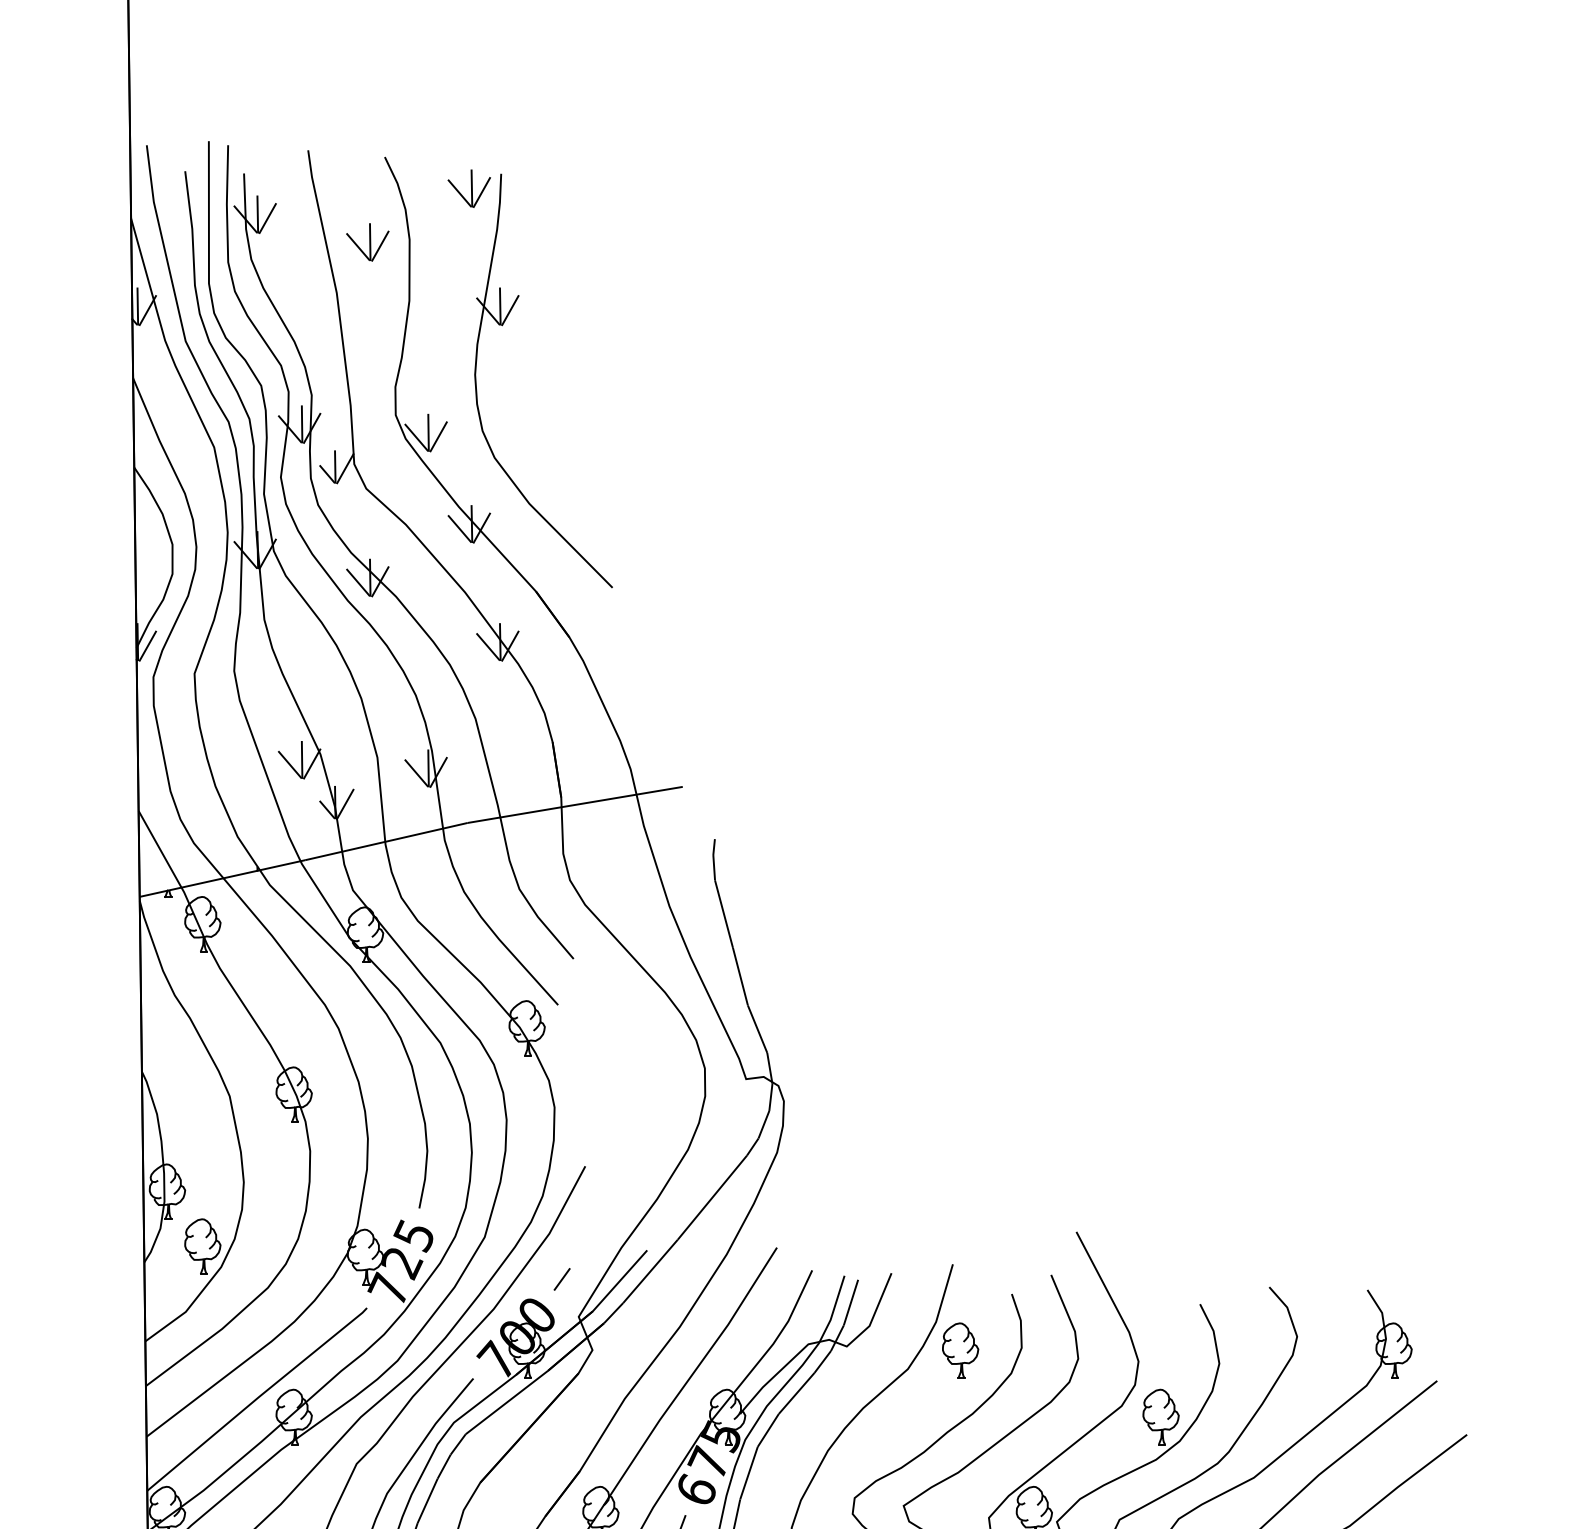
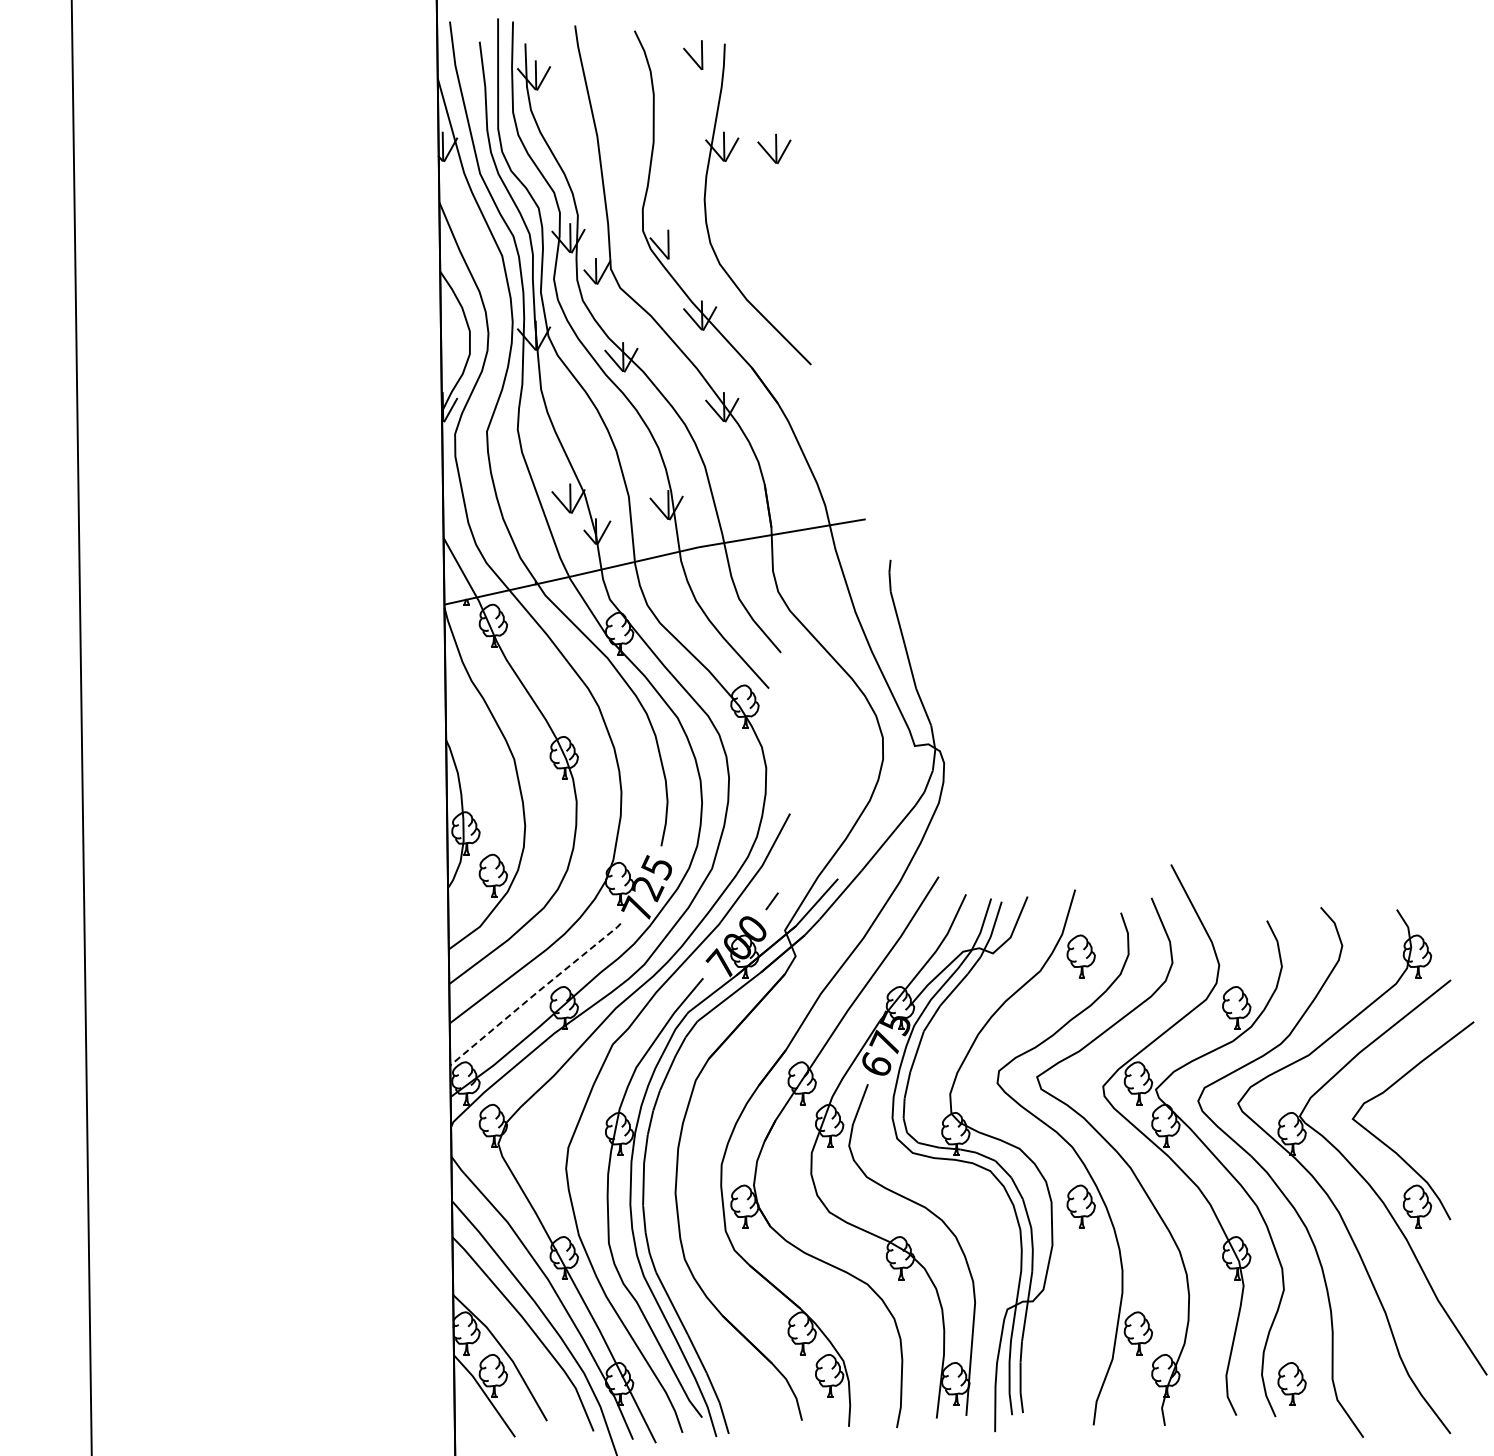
line: (481, 192) -> (709, 58), removed
part: (367, 241) -> (774, 148), moved
line: (438, 436) -> (676, 247), removed
line: (258, 1396) -> (536, 992), solid -> dashed

